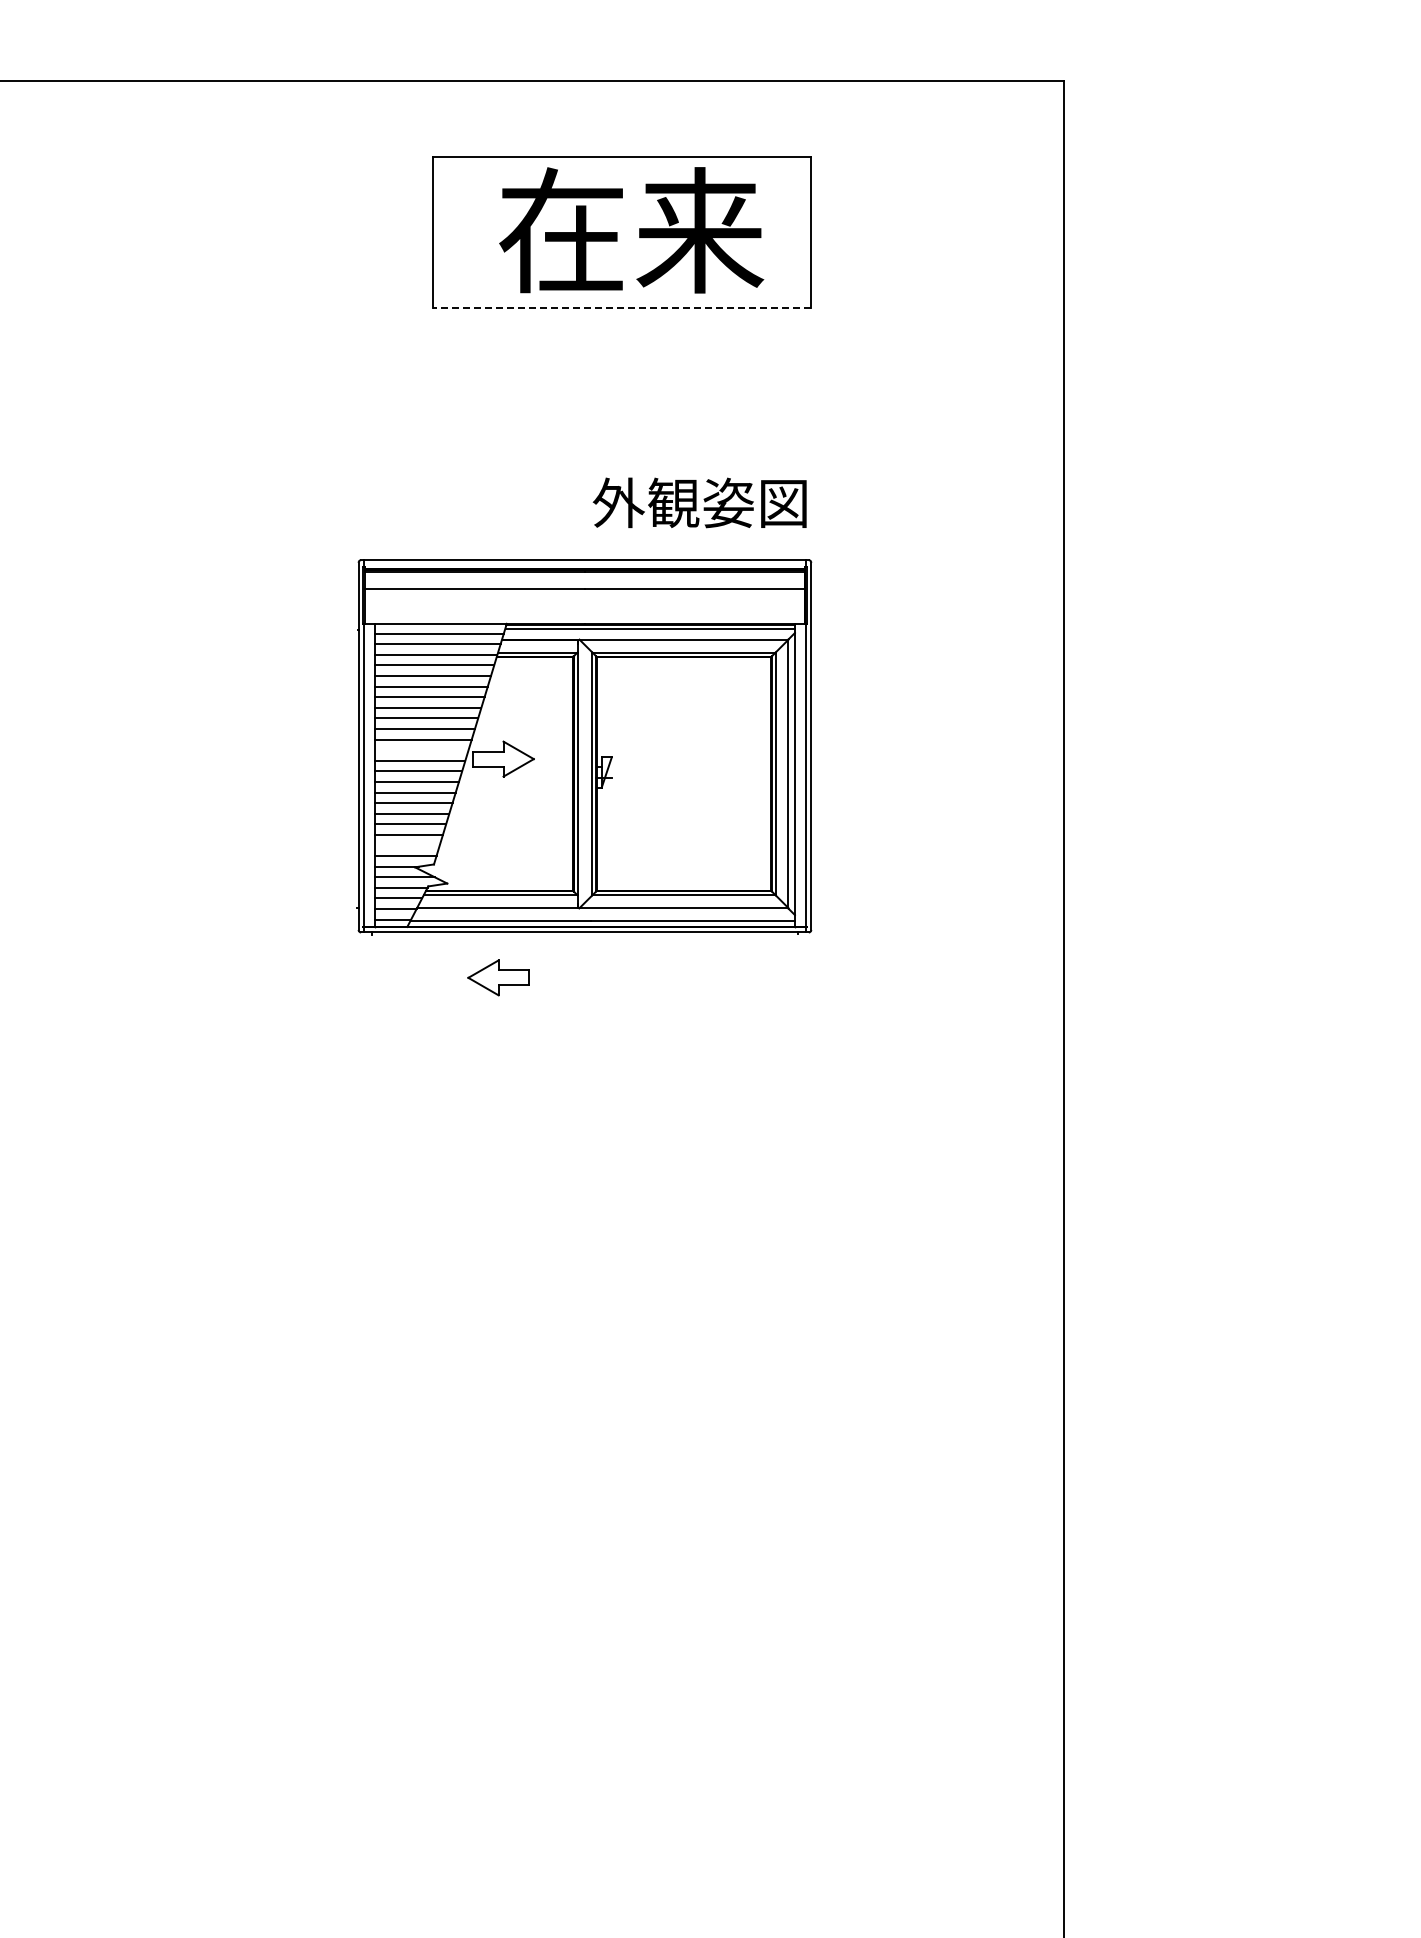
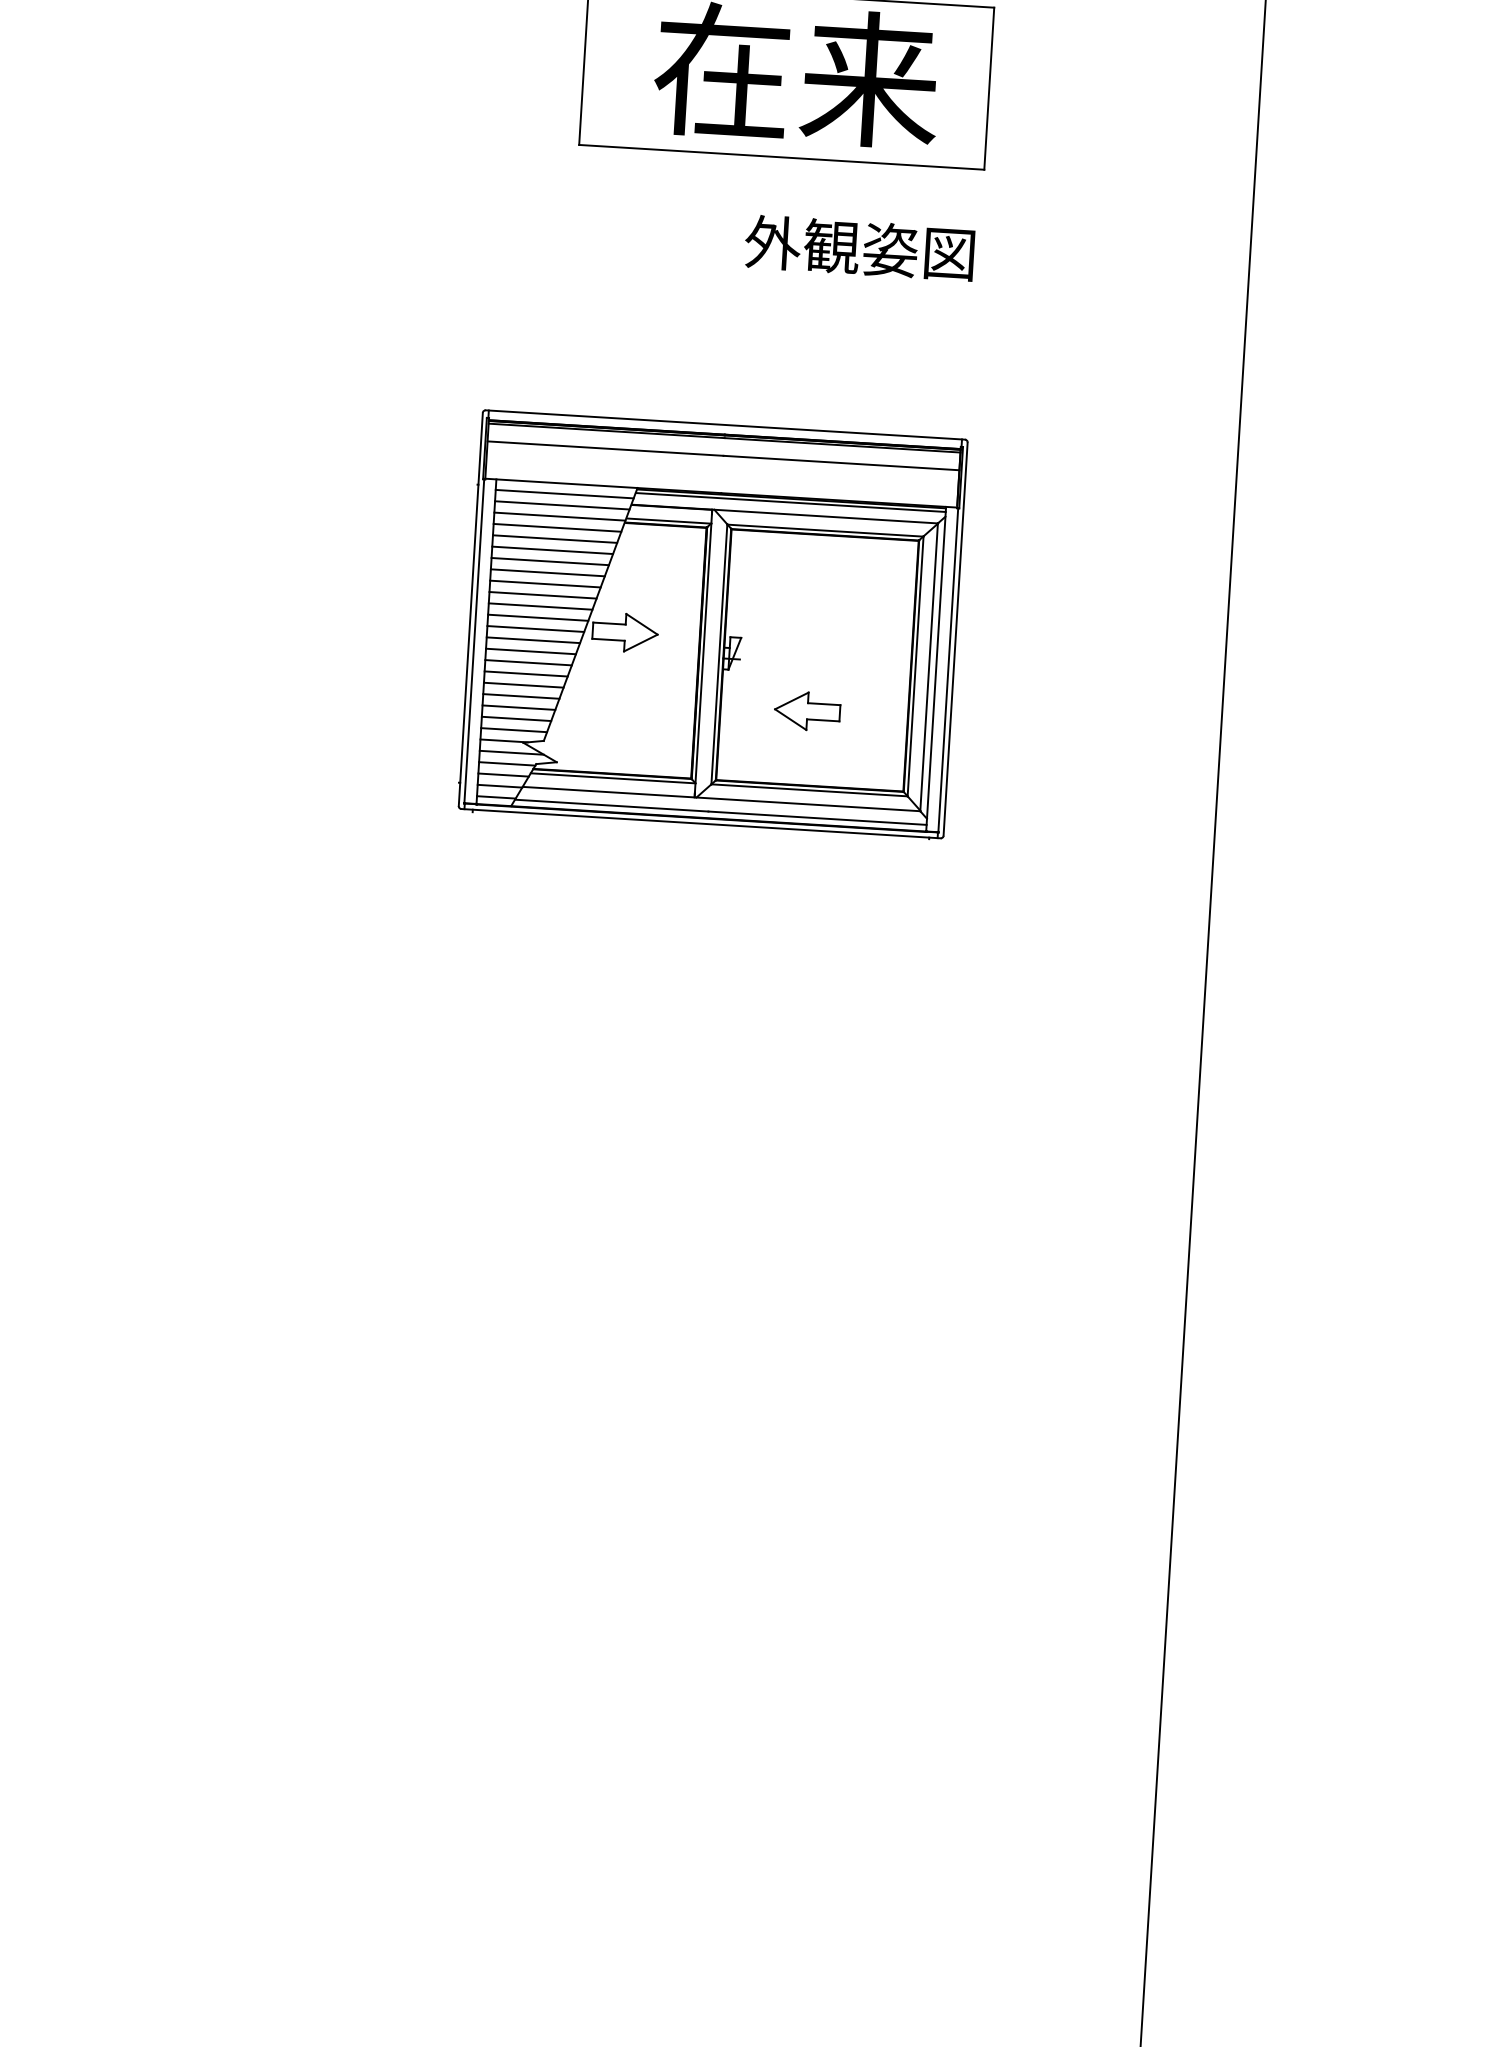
line: (621, 307) -> (781, 156), dashed -> solid
text: (699, 502) -> (859, 247), moved
line: (421, 750) -> (537, 618), added
line: (406, 845) -> (515, 718), added
part: (498, 977) -> (807, 710), moved

